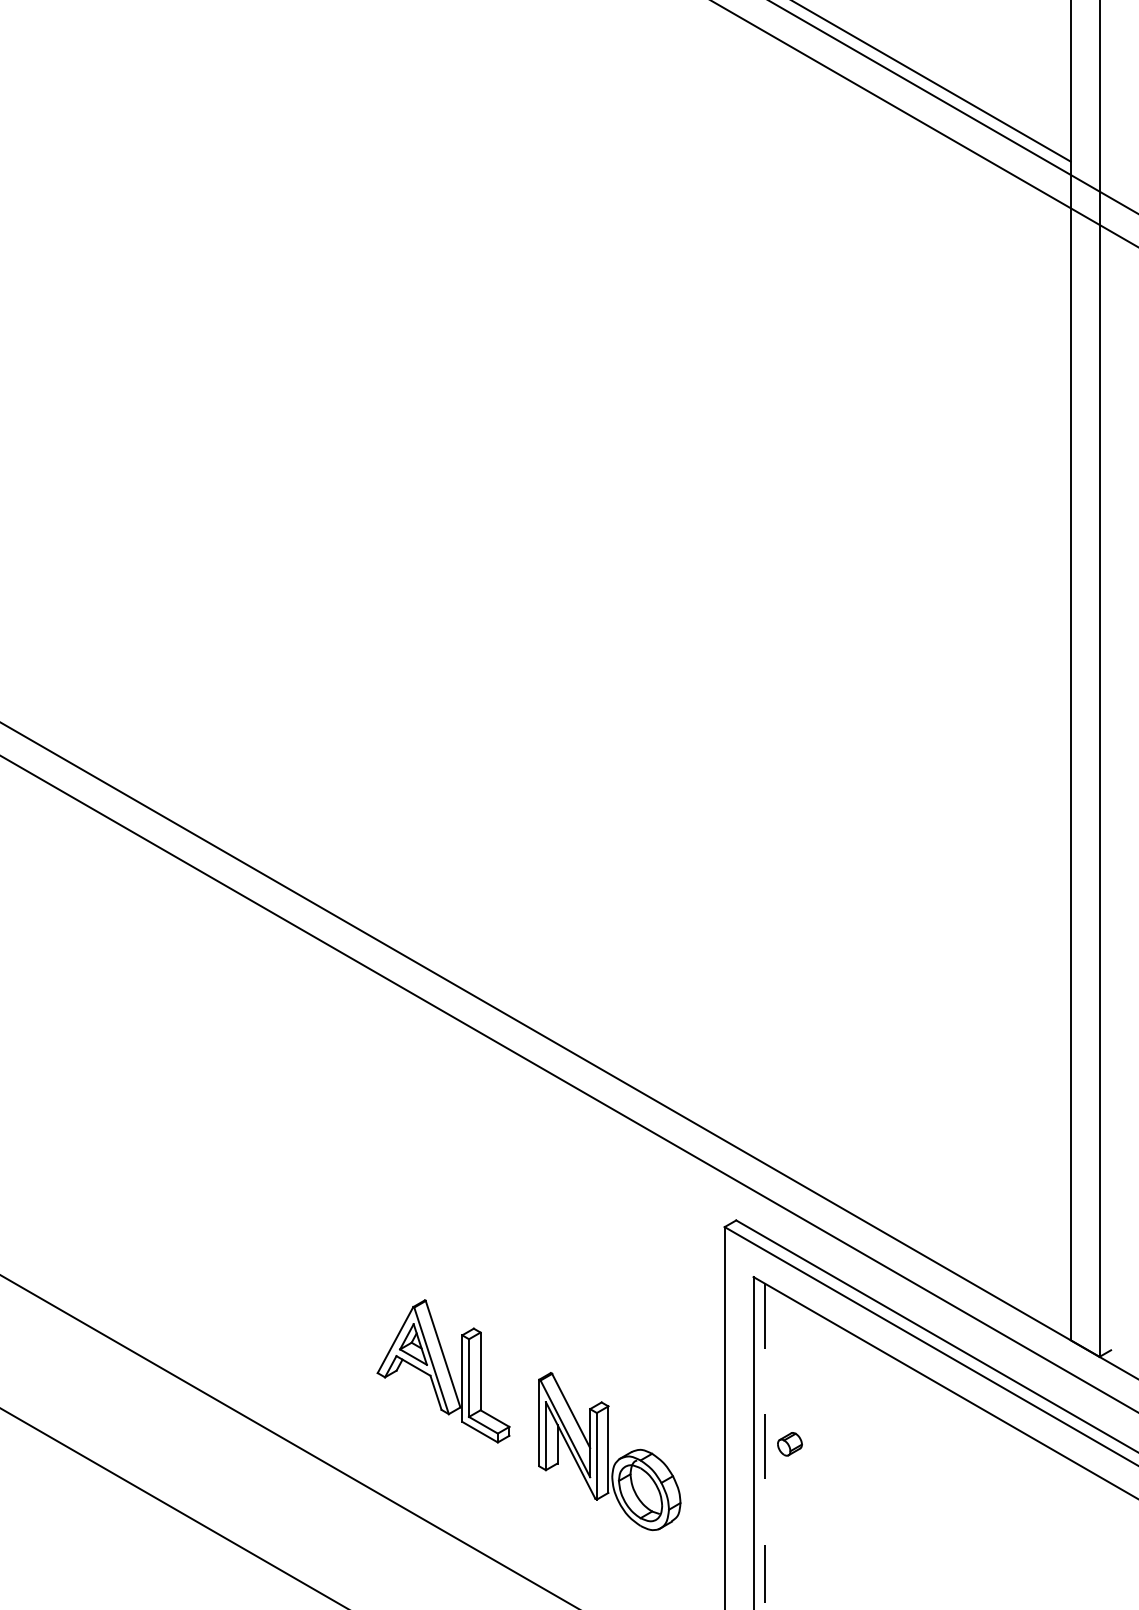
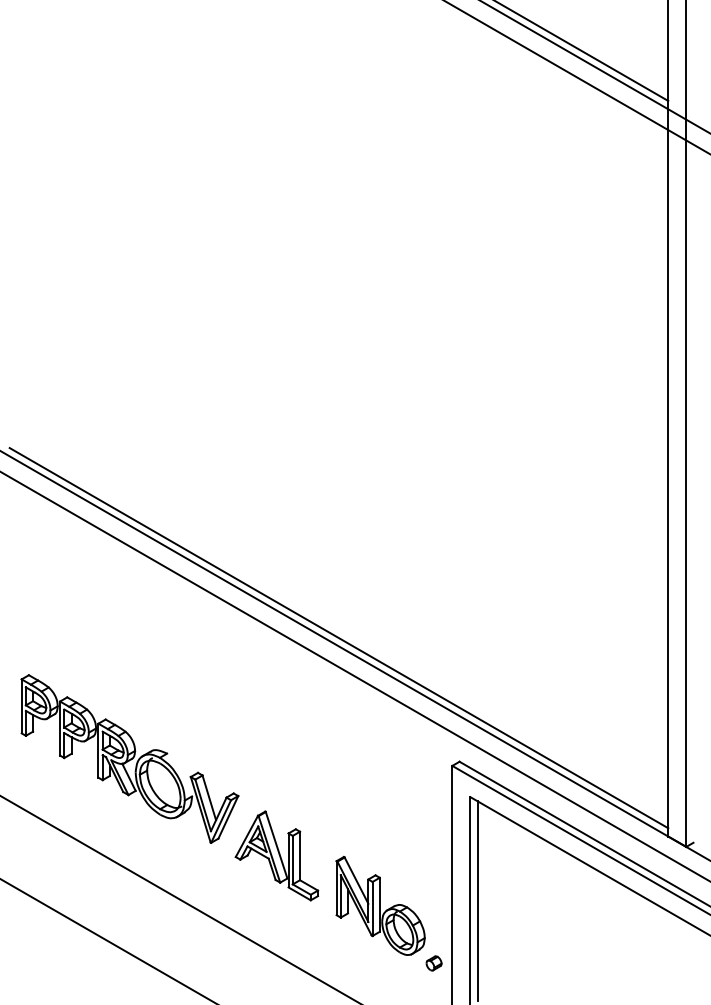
line: (542, 1022) -> (338, 638), added
part: (207, 1215) -> (129, 758), added
line: (764, 1442) -> (477, 900), dashed -> solid
part: (789, 1444) -> (433, 963), moved

